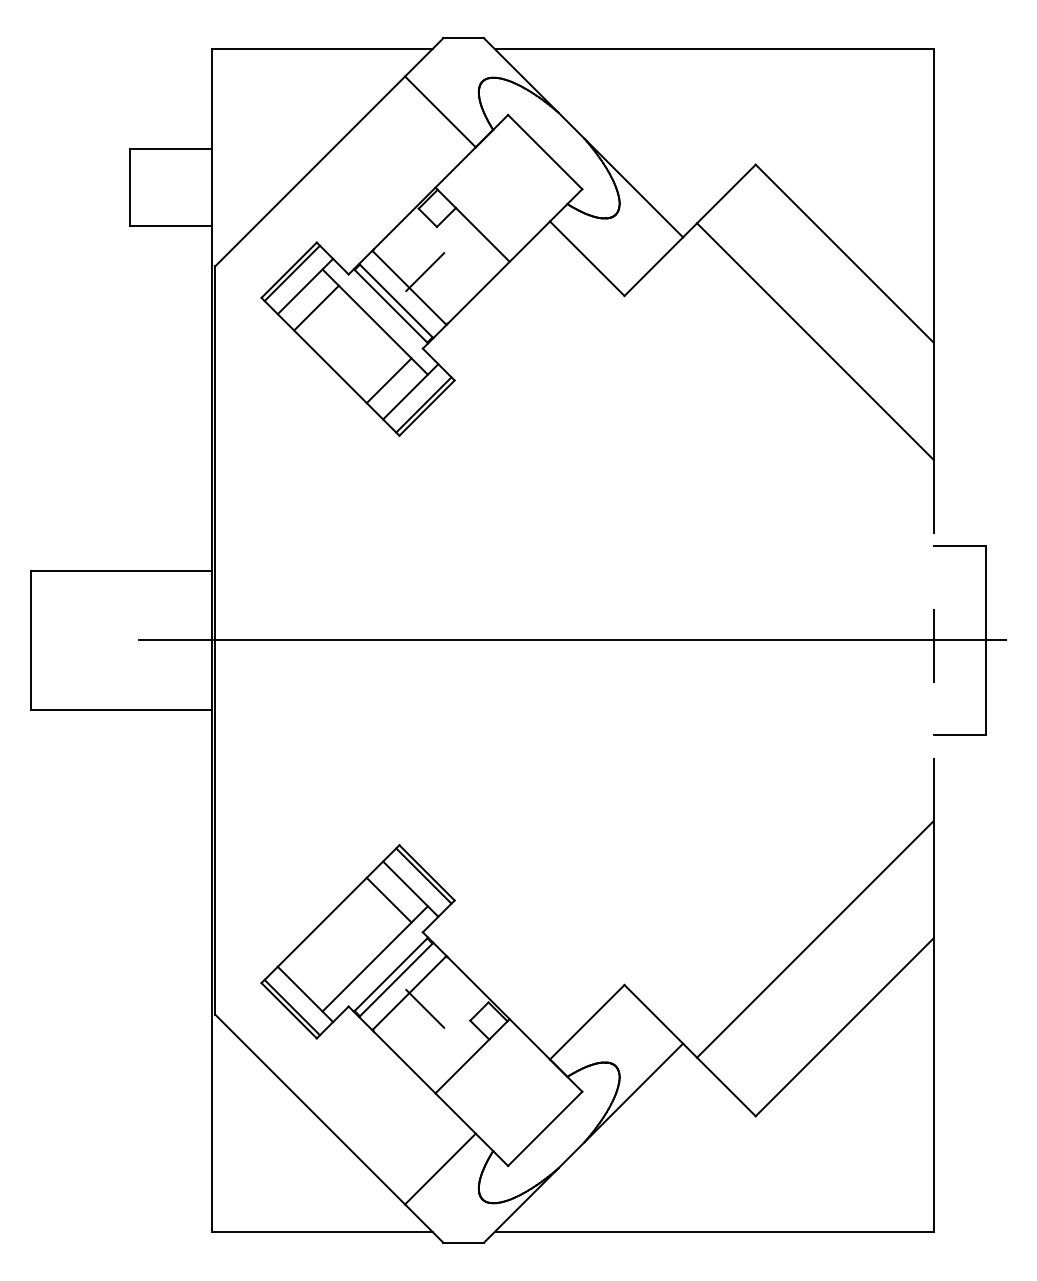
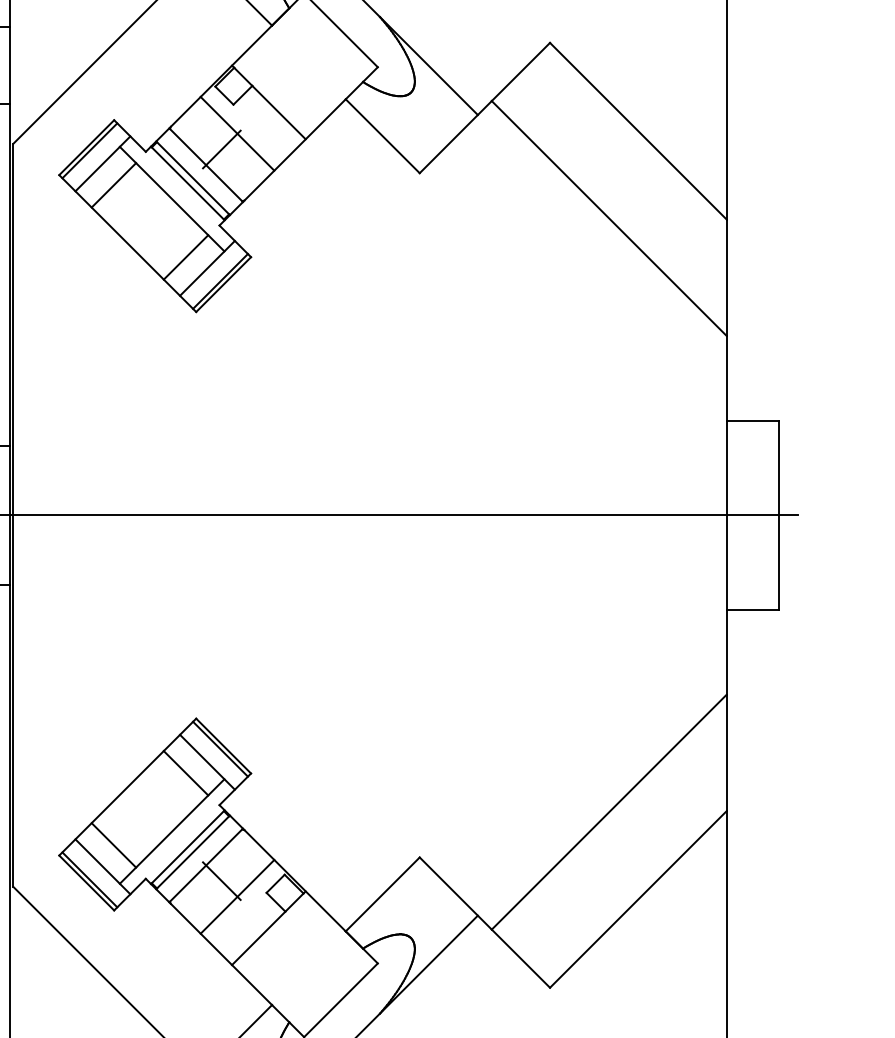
line: (440, 256) -> (237, 134), added
line: (933, 640) -> (726, 515), dashed -> solid
line: (316, 972) -> (113, 845), added
line: (440, 1024) -> (237, 896), added

